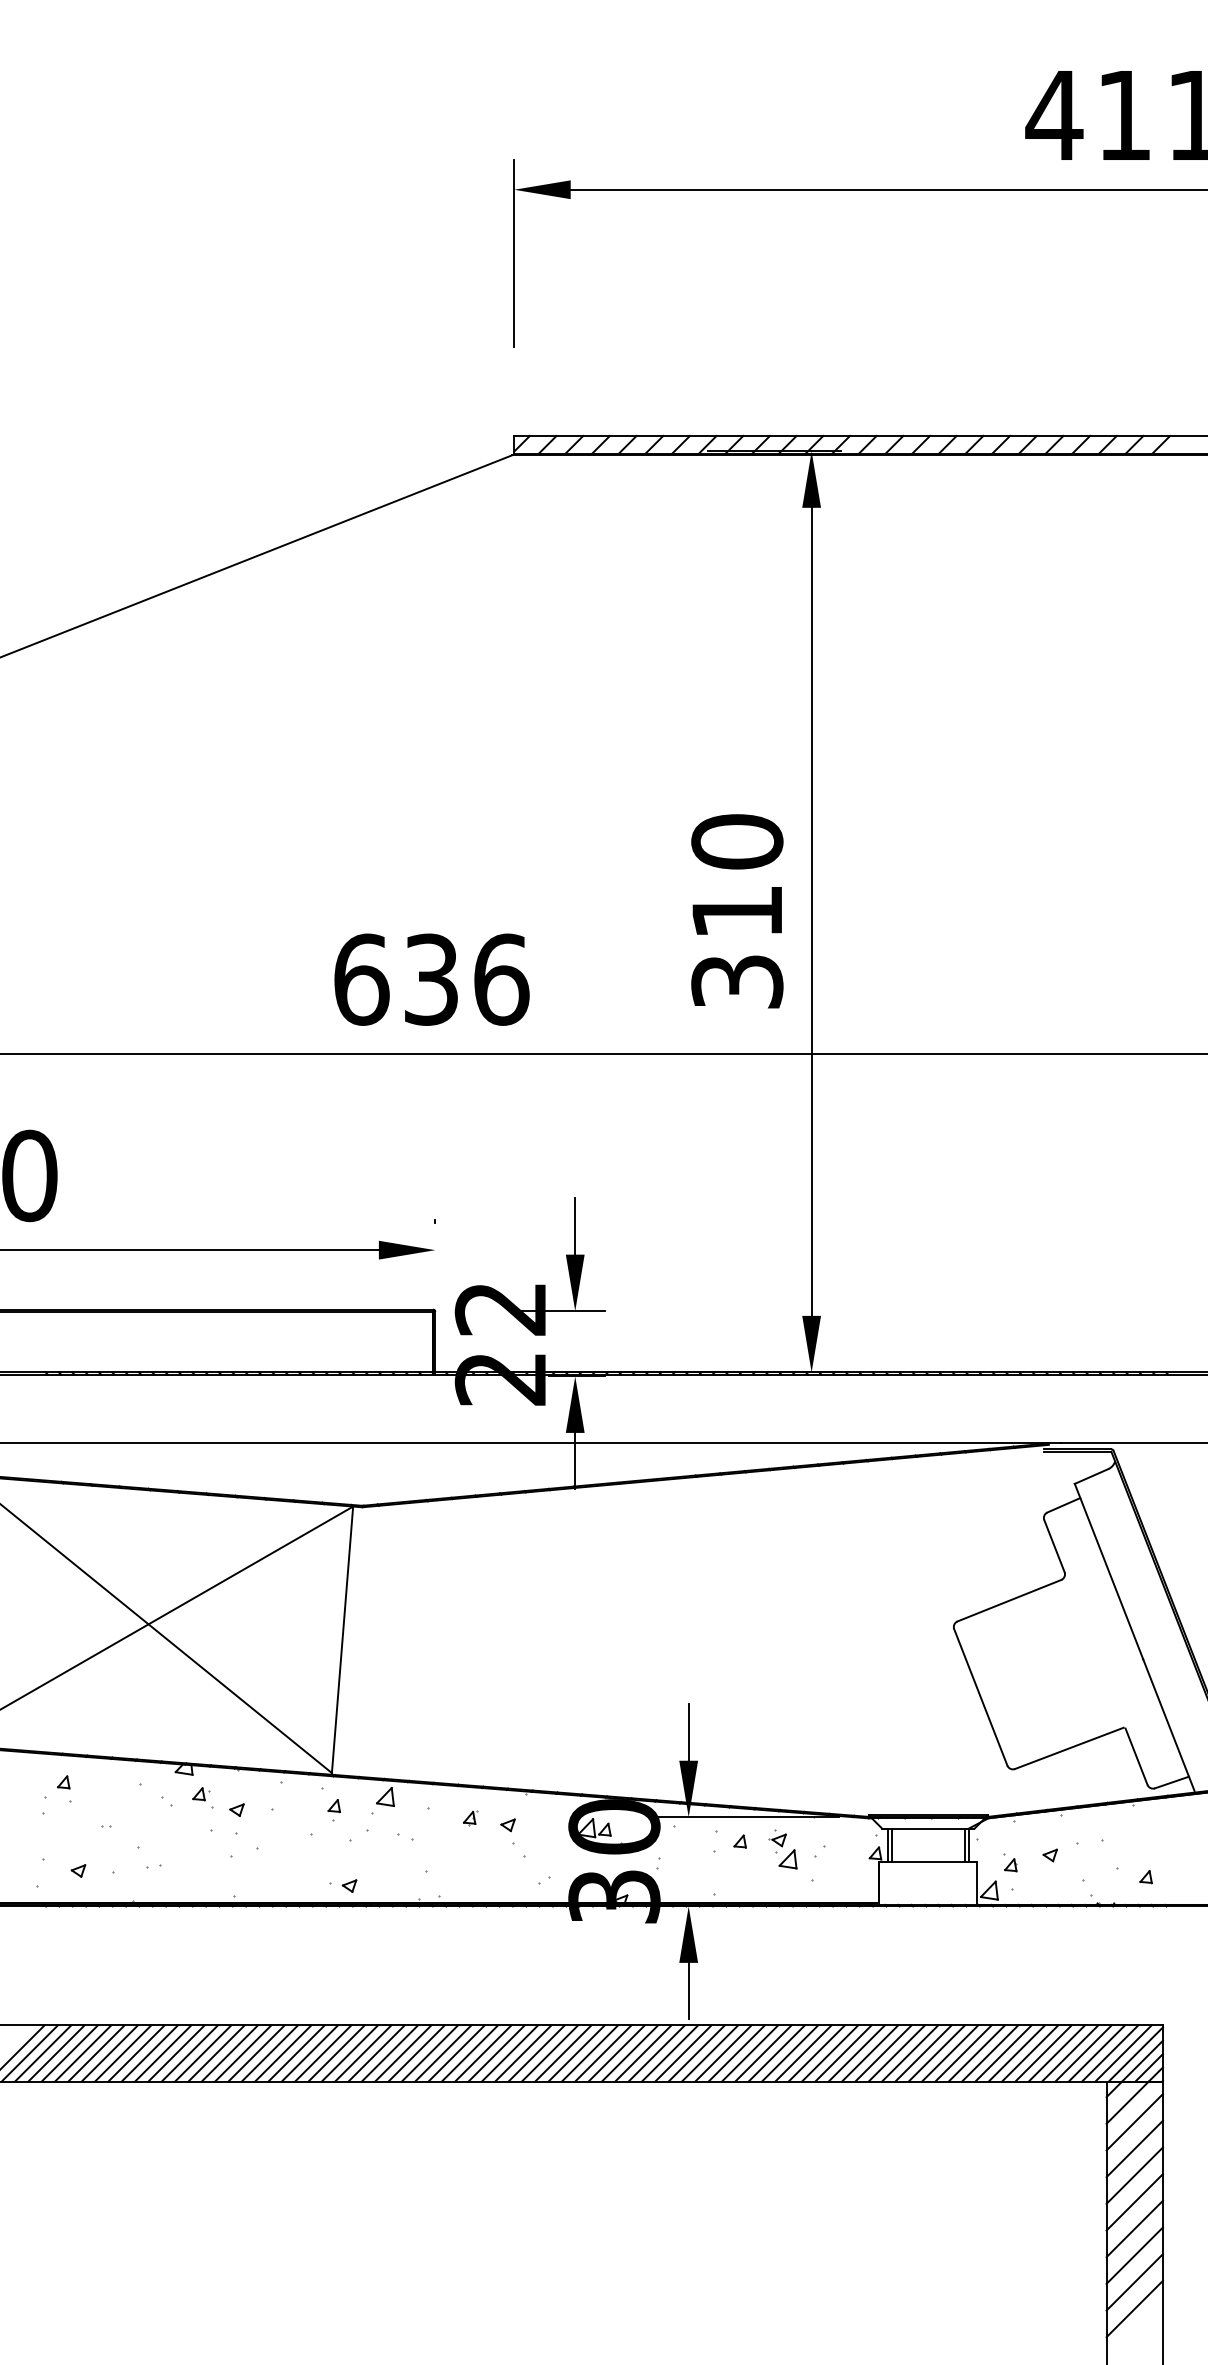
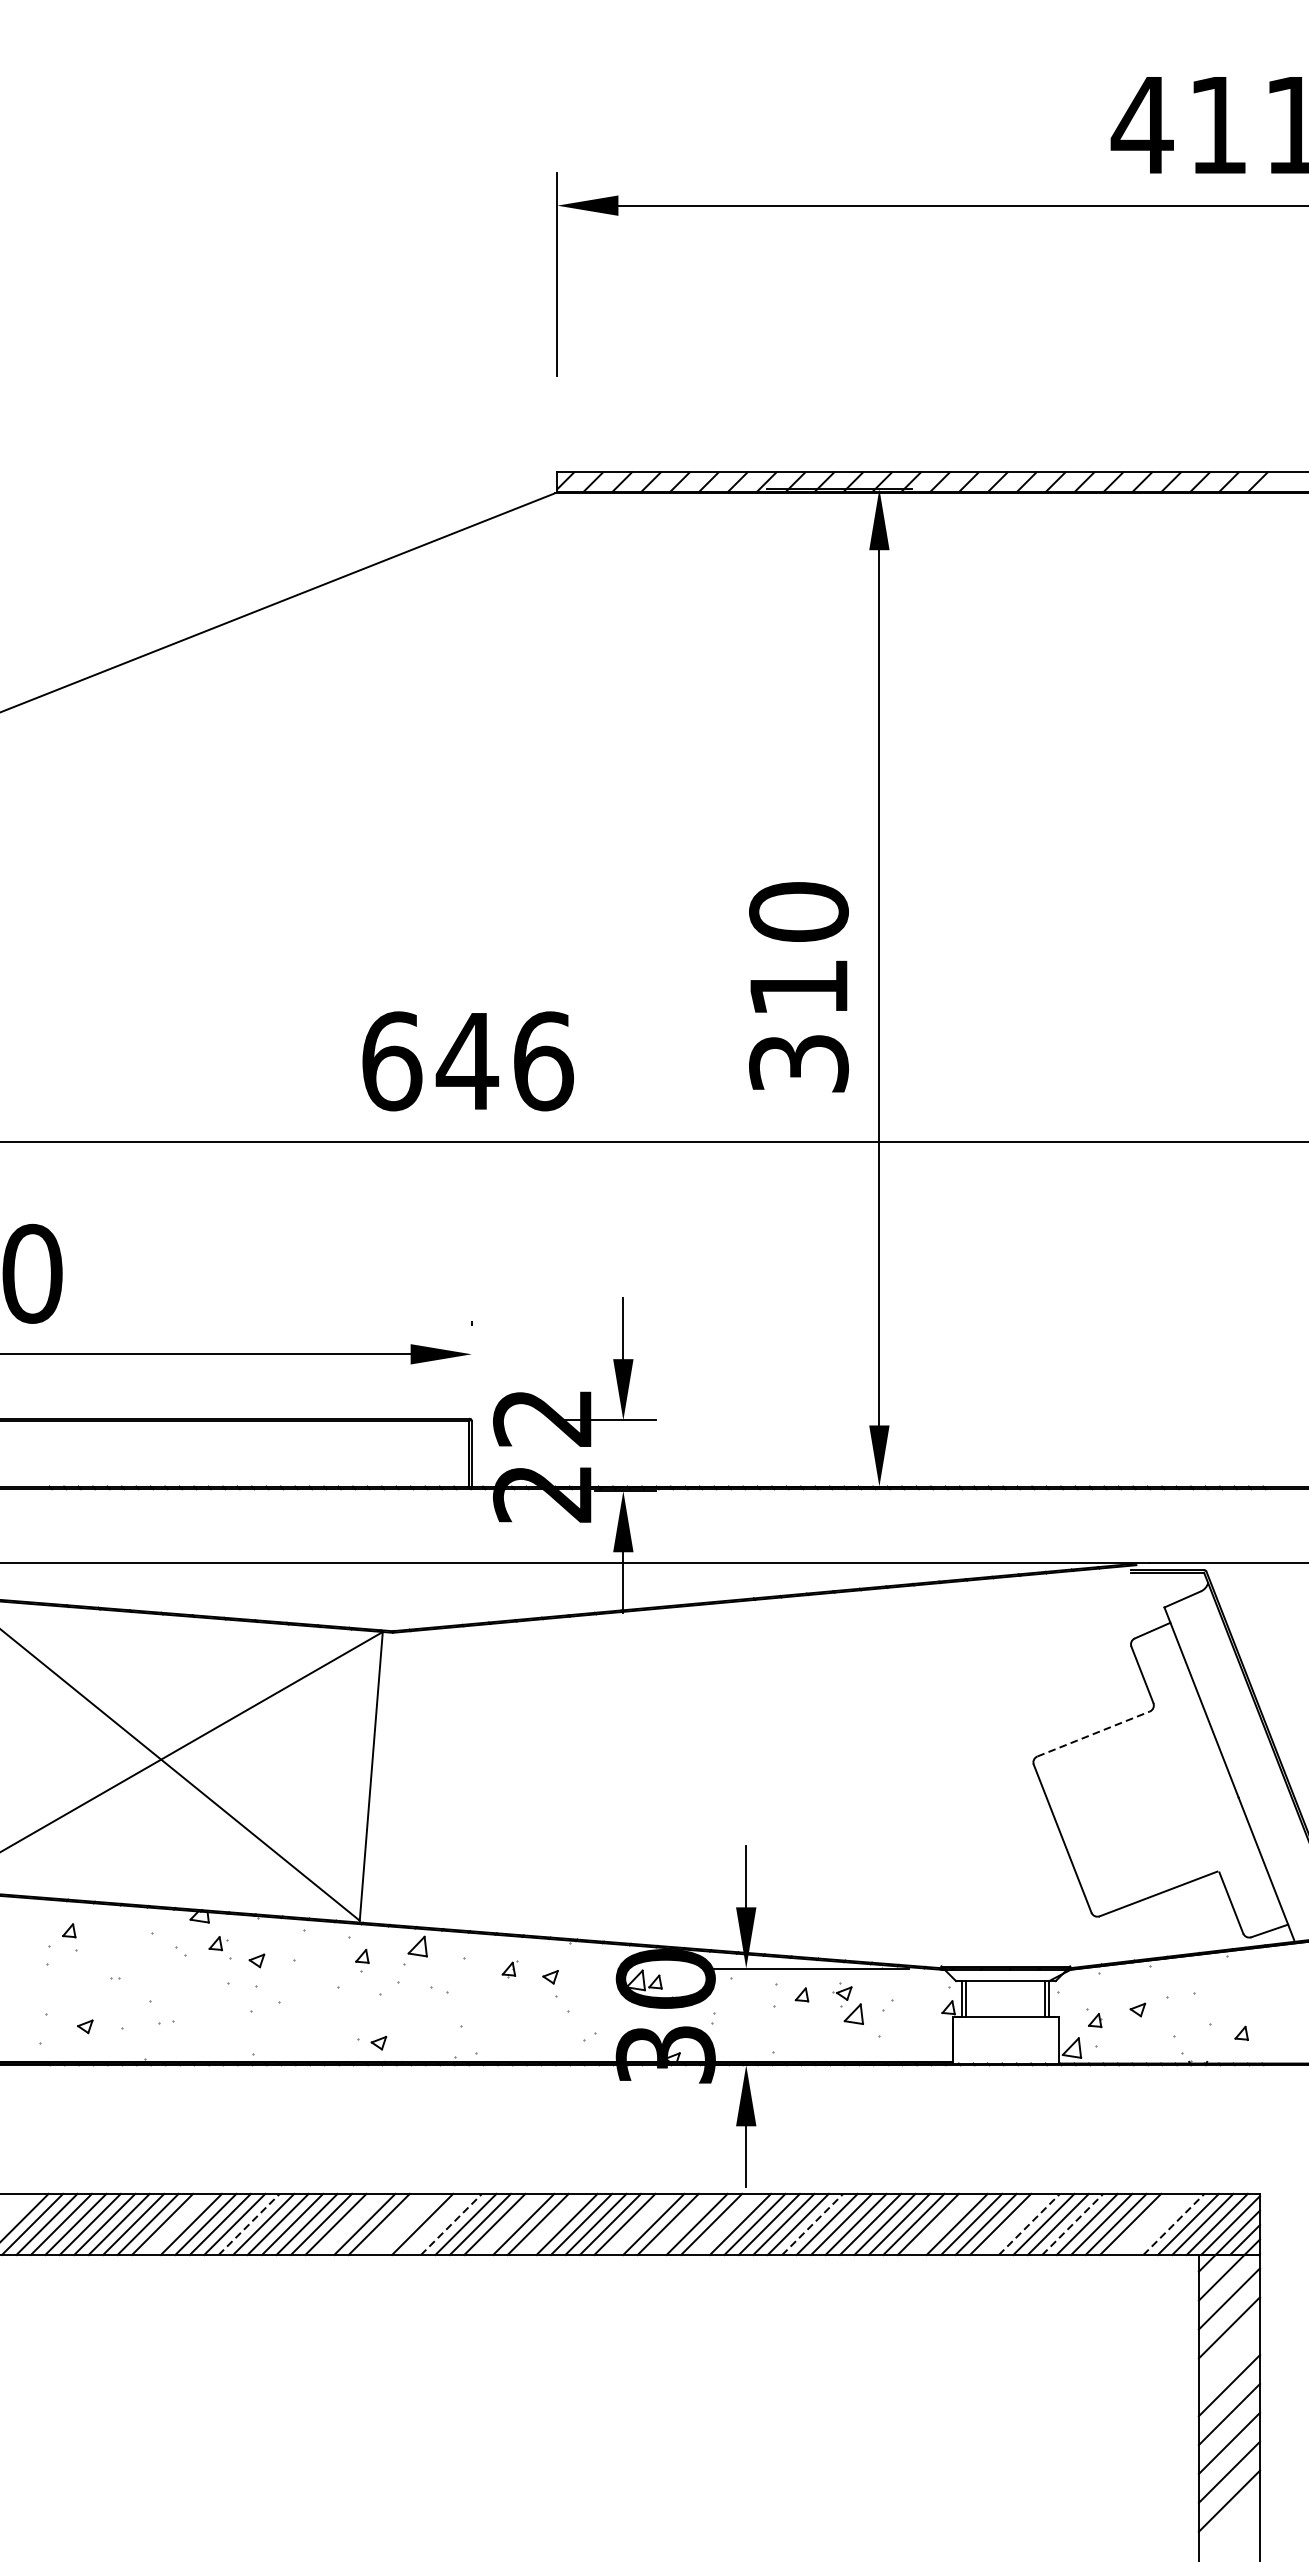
text: (431, 979) -> (467, 1061), 636 -> 646
line: (1009, 1600) -> (1093, 1733), solid -> dashed
line: (162, 2053) -> (176, 2224), removed
line: (229, 2053) -> (248, 2224), solid -> dashed
line: (323, 2053) -> (350, 2224), removed
line: (363, 2053) -> (393, 2224), removed
line: (376, 2053) -> (408, 2224), removed
line: (403, 2053) -> (437, 2224), removed
line: (416, 2053) -> (451, 2224), solid -> dashed
line: (469, 2053) -> (508, 2224), removed
line: (509, 2053) -> (552, 2224), removed
line: (589, 2053) -> (638, 2224), removed
line: (629, 2053) -> (682, 2224), removed
line: (669, 2053) -> (725, 2224), removed
line: (750, 2053) -> (813, 2224), solid -> dashed
line: (869, 2053) -> (942, 2224), removed
line: (936, 2053) -> (1014, 2224), removed
line: (950, 2053) -> (1029, 2224), solid -> dashed
line: (990, 2053) -> (1073, 2224), solid -> dashed
line: (1056, 2053) -> (1144, 2224), removed
line: (1069, 2053) -> (1158, 2224), removed
line: (1083, 2053) -> (1173, 2224), solid -> dashed
line: (1134, 2175) -> (1229, 2356), removed

